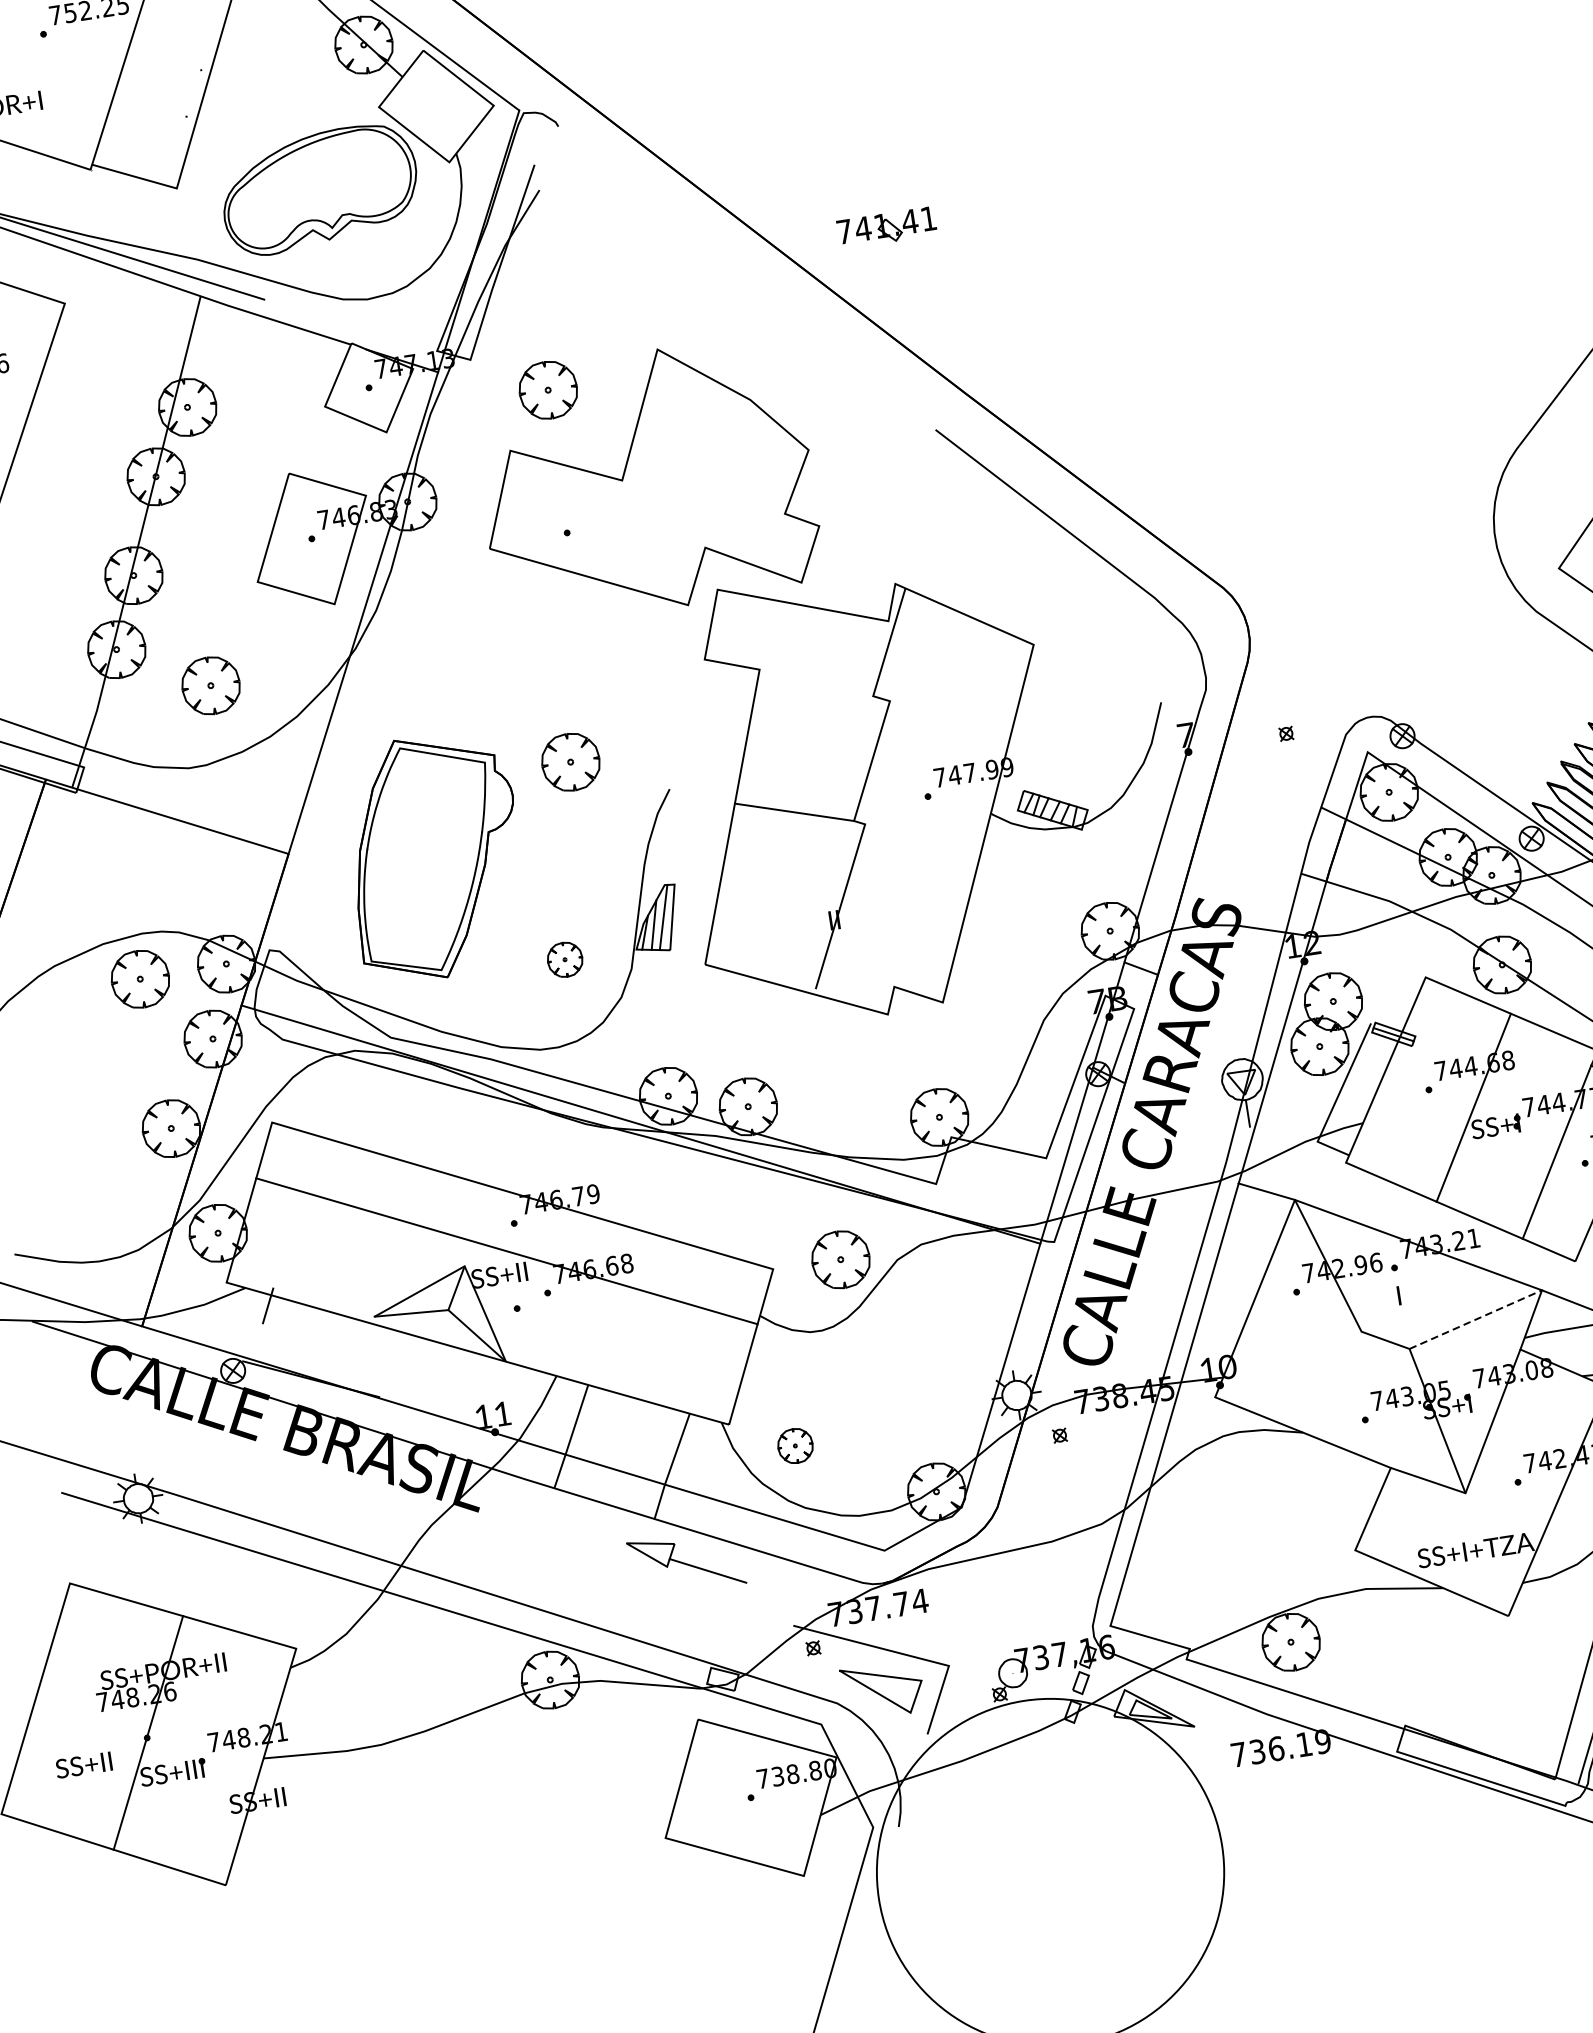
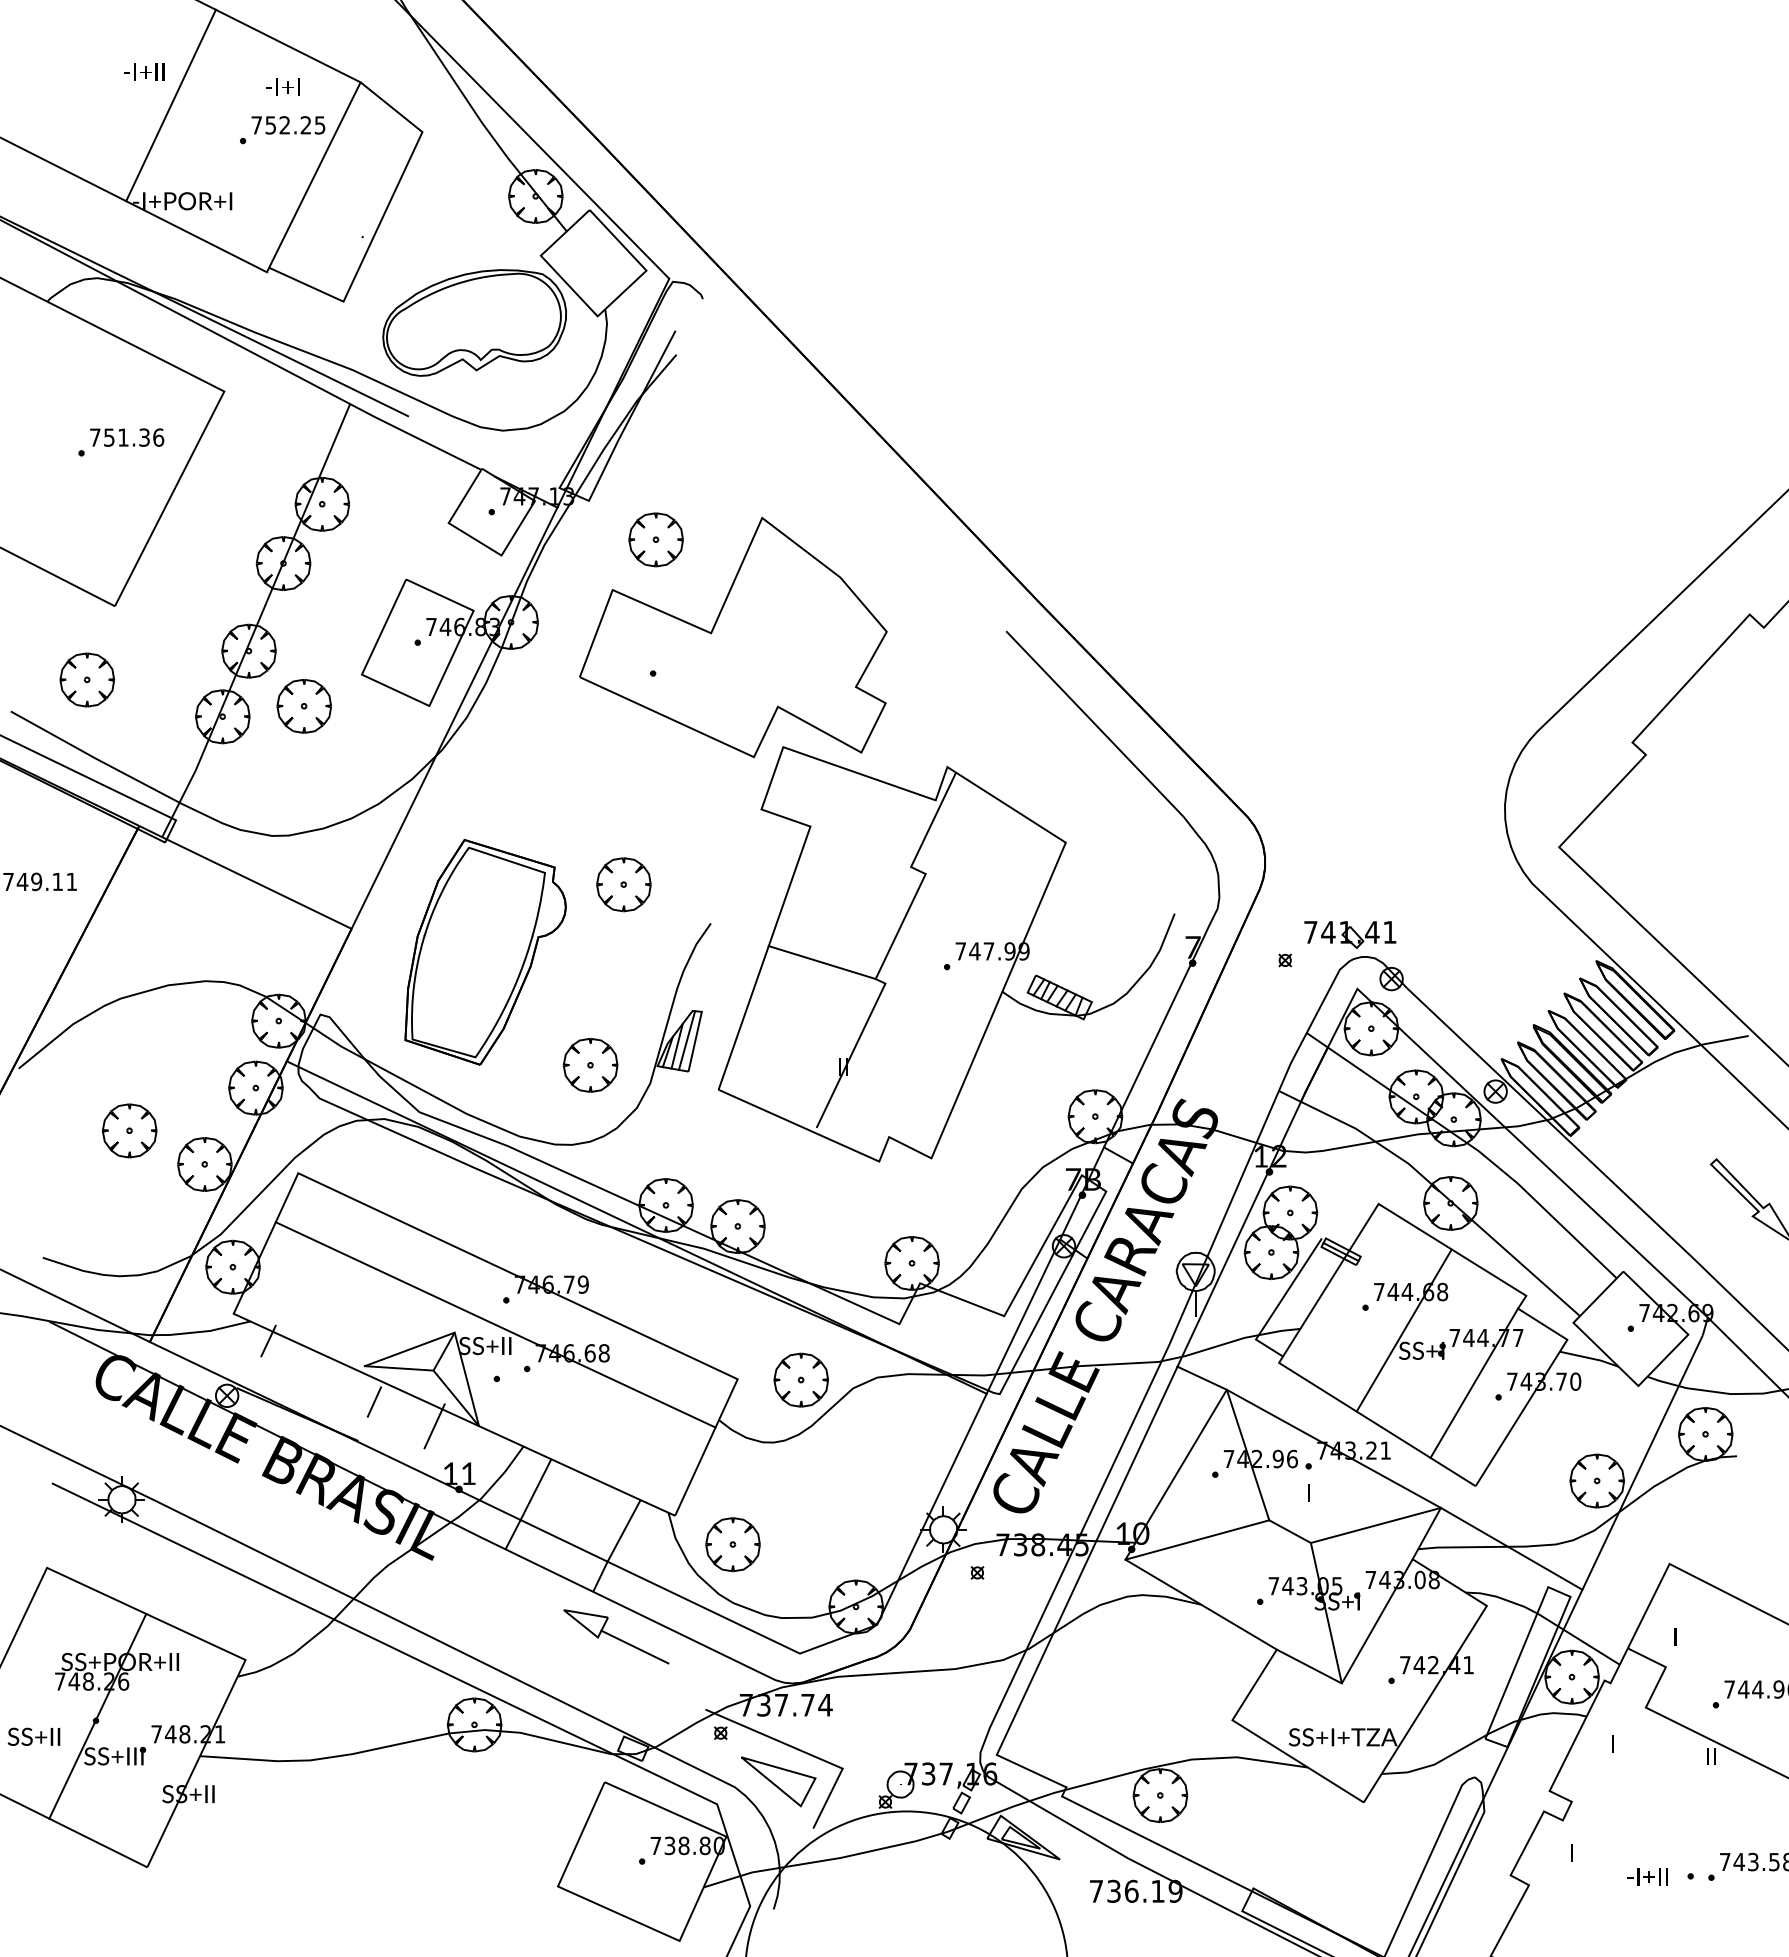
part: (887, 227) -> (1350, 934), moved
part: (210, 685) -> (303, 705), moved
part: (565, 959) -> (590, 1065), size x1.67
part: (140, 978) -> (129, 1130), moved
line: (1476, 1319) -> (1376, 1525), dashed -> solid
line: (390, 1352) -> (374, 1401), added
line: (1288, 1363) -> (1197, 1539), added
line: (458, 1369) -> (434, 1426), added
part: (794, 1445) -> (732, 1544), size x1.67

